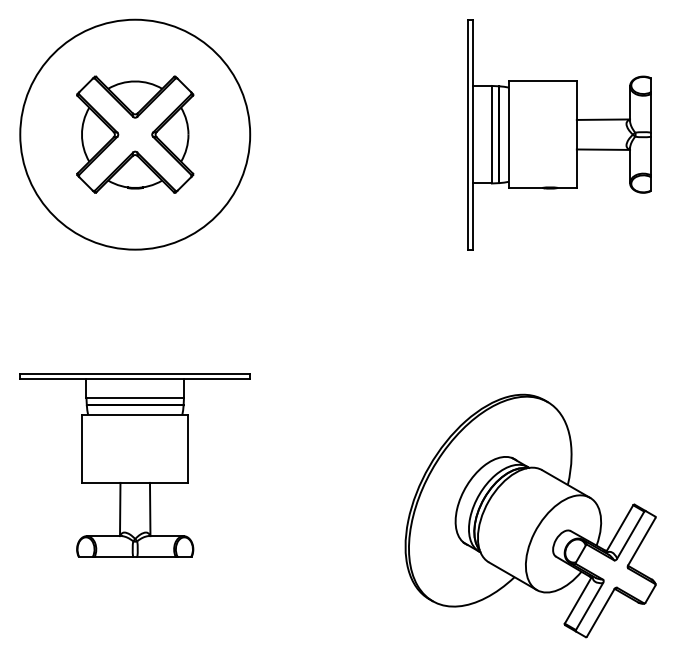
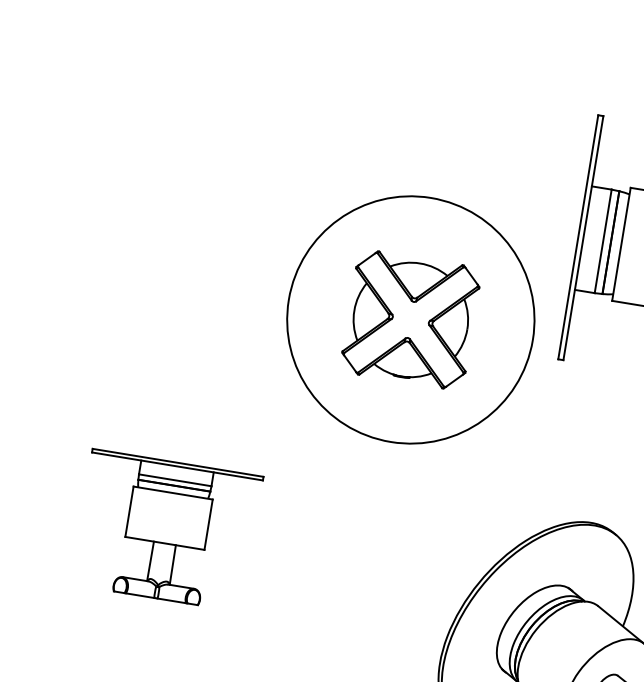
part: (135, 134) -> (411, 319), moved
part: (134, 465) -> (166, 530), size x0.7

